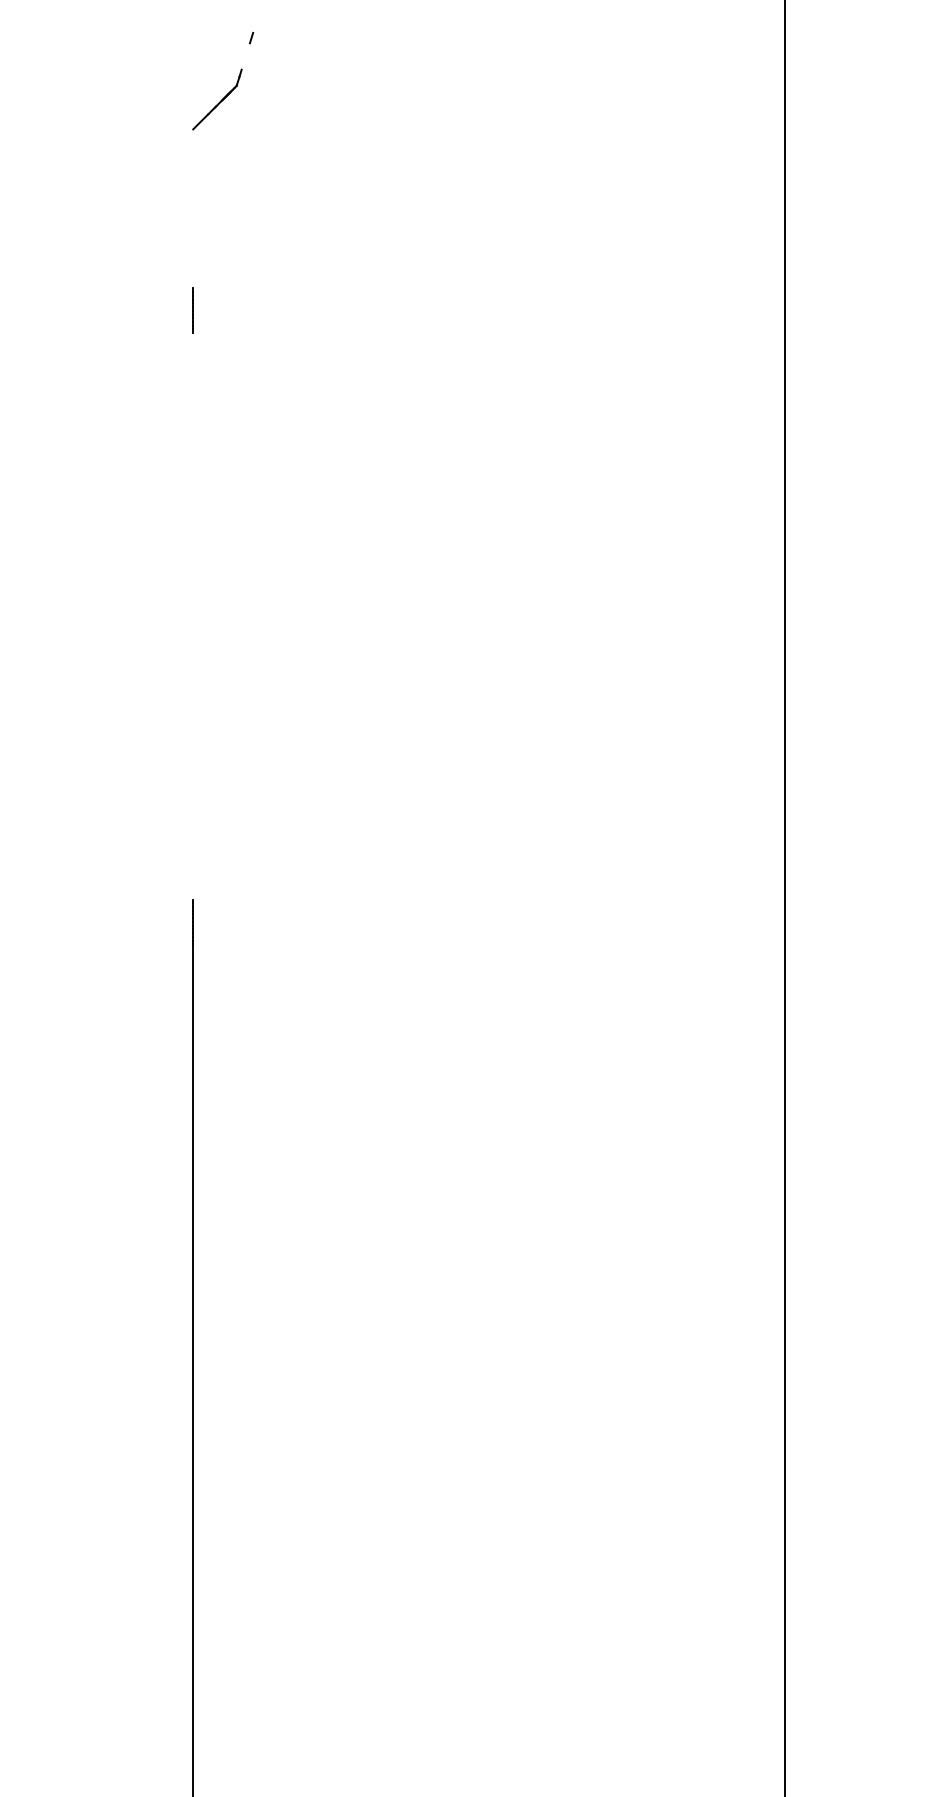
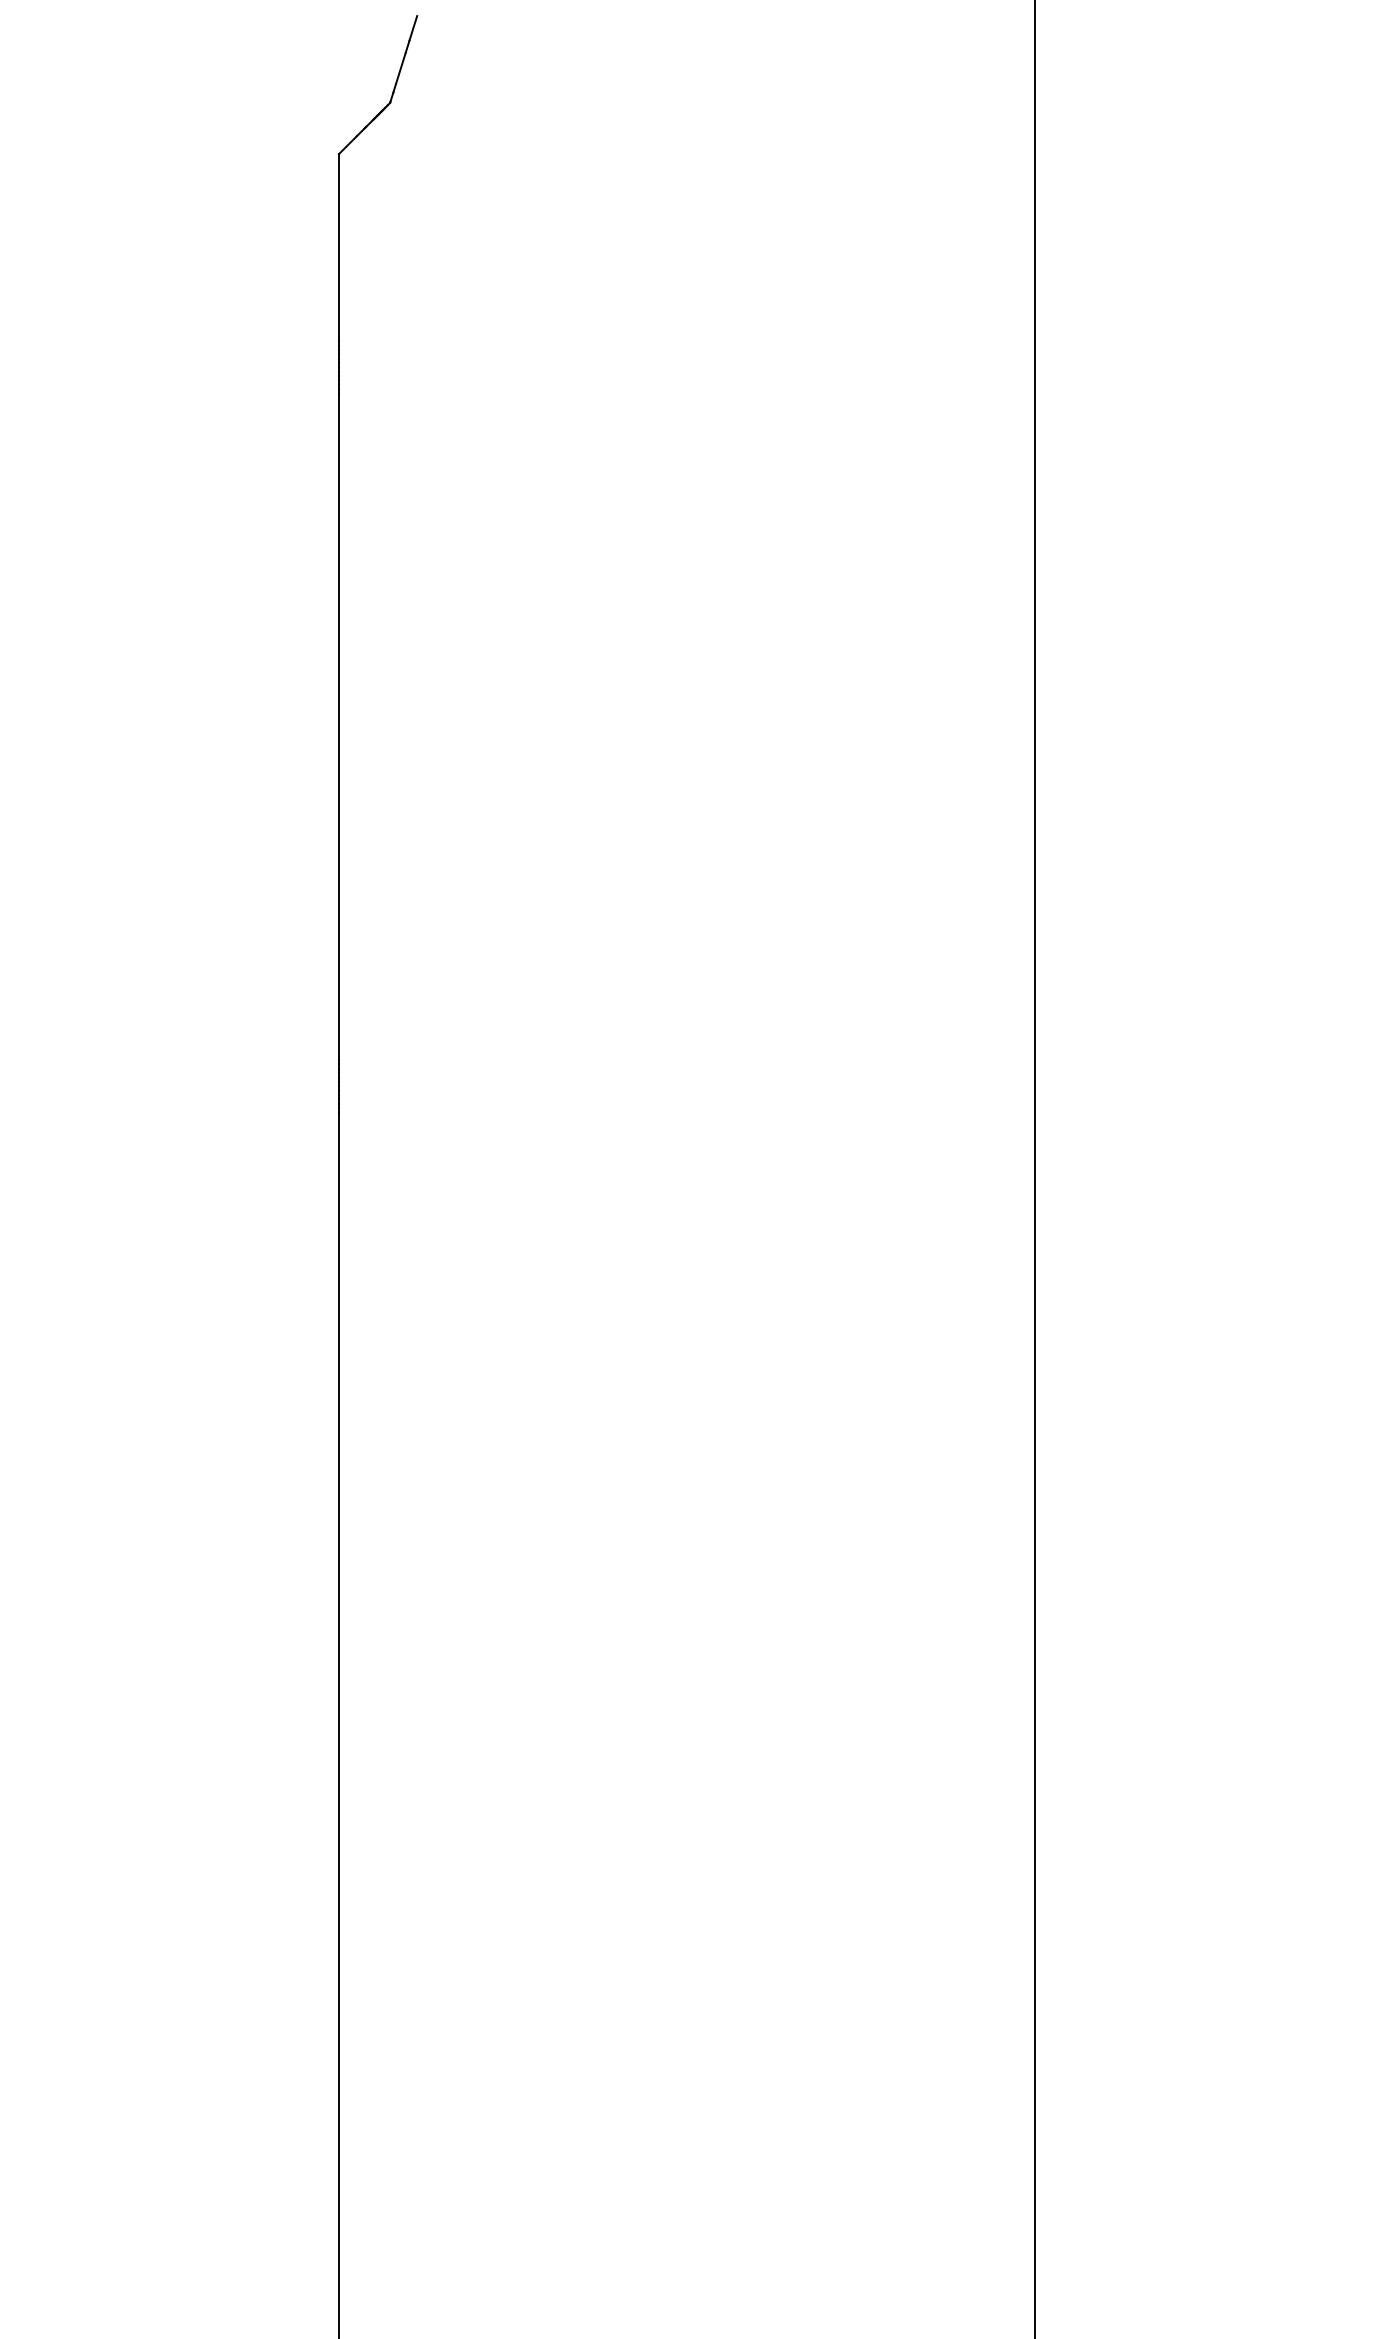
line: (256, 22) -> (413, 28), added
line: (245, 55) -> (400, 67), added
line: (193, 208) -> (339, 247), added
line: (193, 616) -> (339, 726), added

